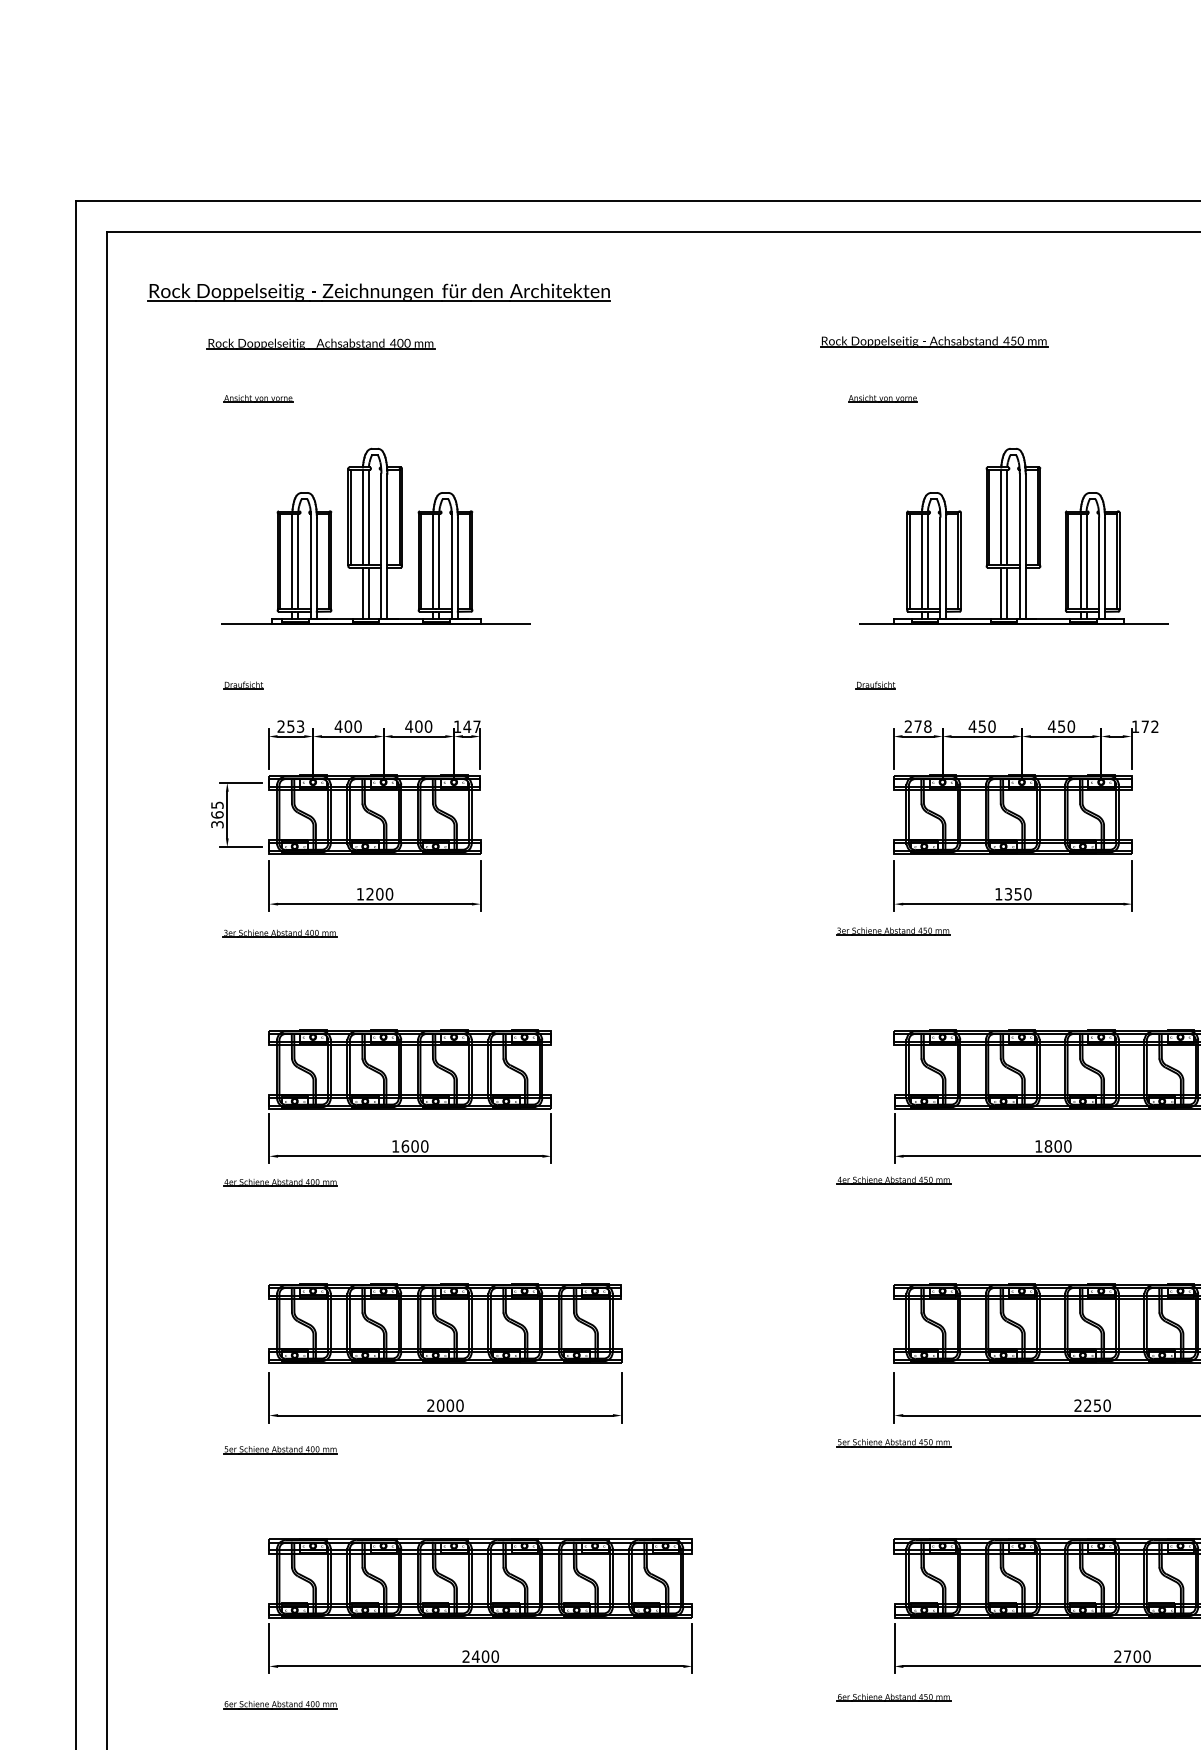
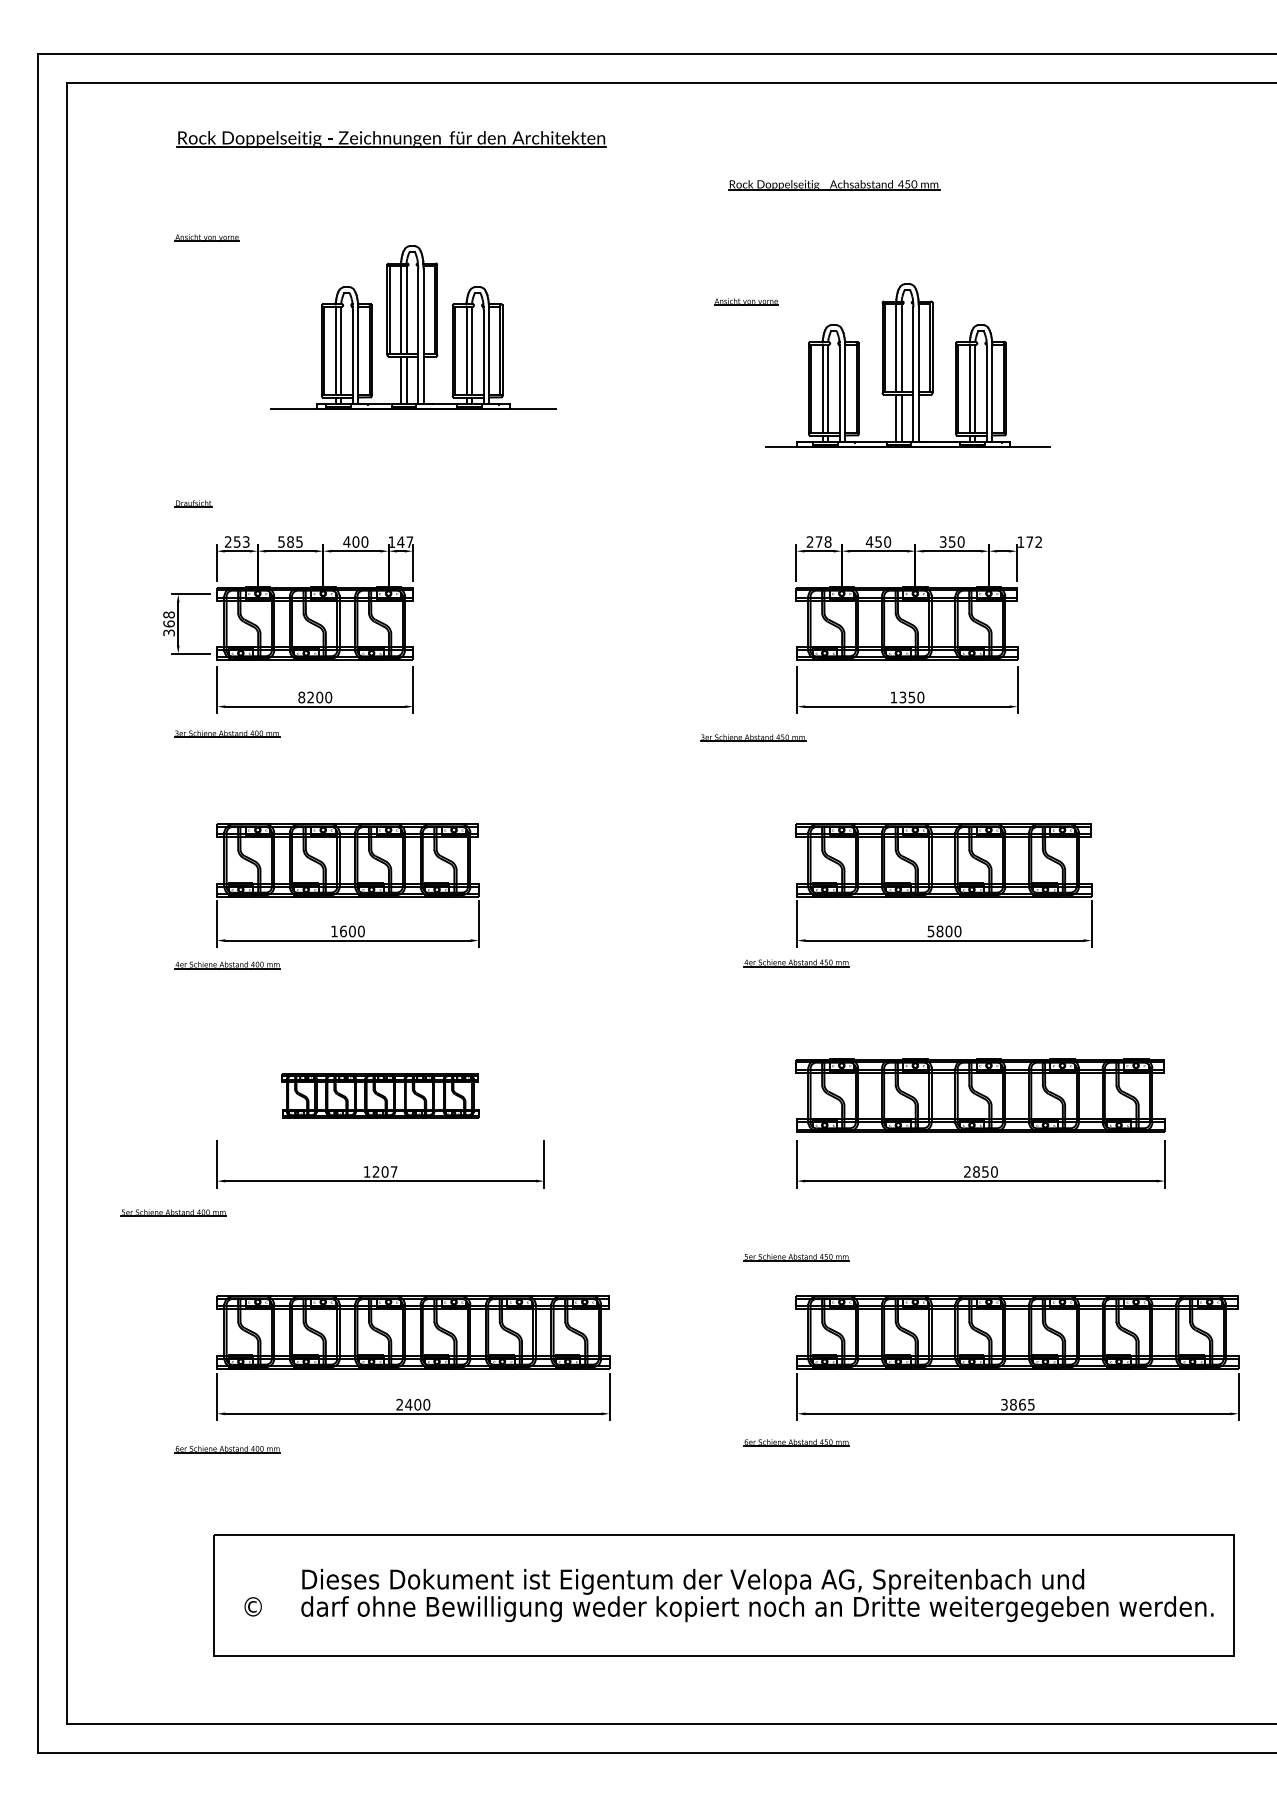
part: (379, 292) -> (391, 139), moved
part: (321, 344) -> (265, 187), removed
part: (883, 398) -> (746, 301), moved
part: (376, 536) -> (413, 327), moved
part: (875, 685) -> (779, 503), removed
text: (348, 726) -> (290, 541), 400 -> 585
text: (1051, 726) -> (942, 541), 450 -> 350
text: (216, 804) -> (168, 614), 365 -> 368
text: (360, 894) -> (301, 697), 1200 -> 8200
part: (893, 930) -> (753, 737), moved
text: (1038, 1146) -> (930, 931), 1800 -> 5800
part: (445, 1323) -> (380, 1095), size x0.6
text: (445, 1405) -> (380, 1171), 2000 -> 1207
text: (1087, 1405) -> (976, 1171), 2250 -> 2850
part: (893, 1442) -> (796, 1257), moved
part: (280, 1449) -> (173, 1212), moved
text: (1132, 1656) -> (1017, 1404), 2700 -> 3865

